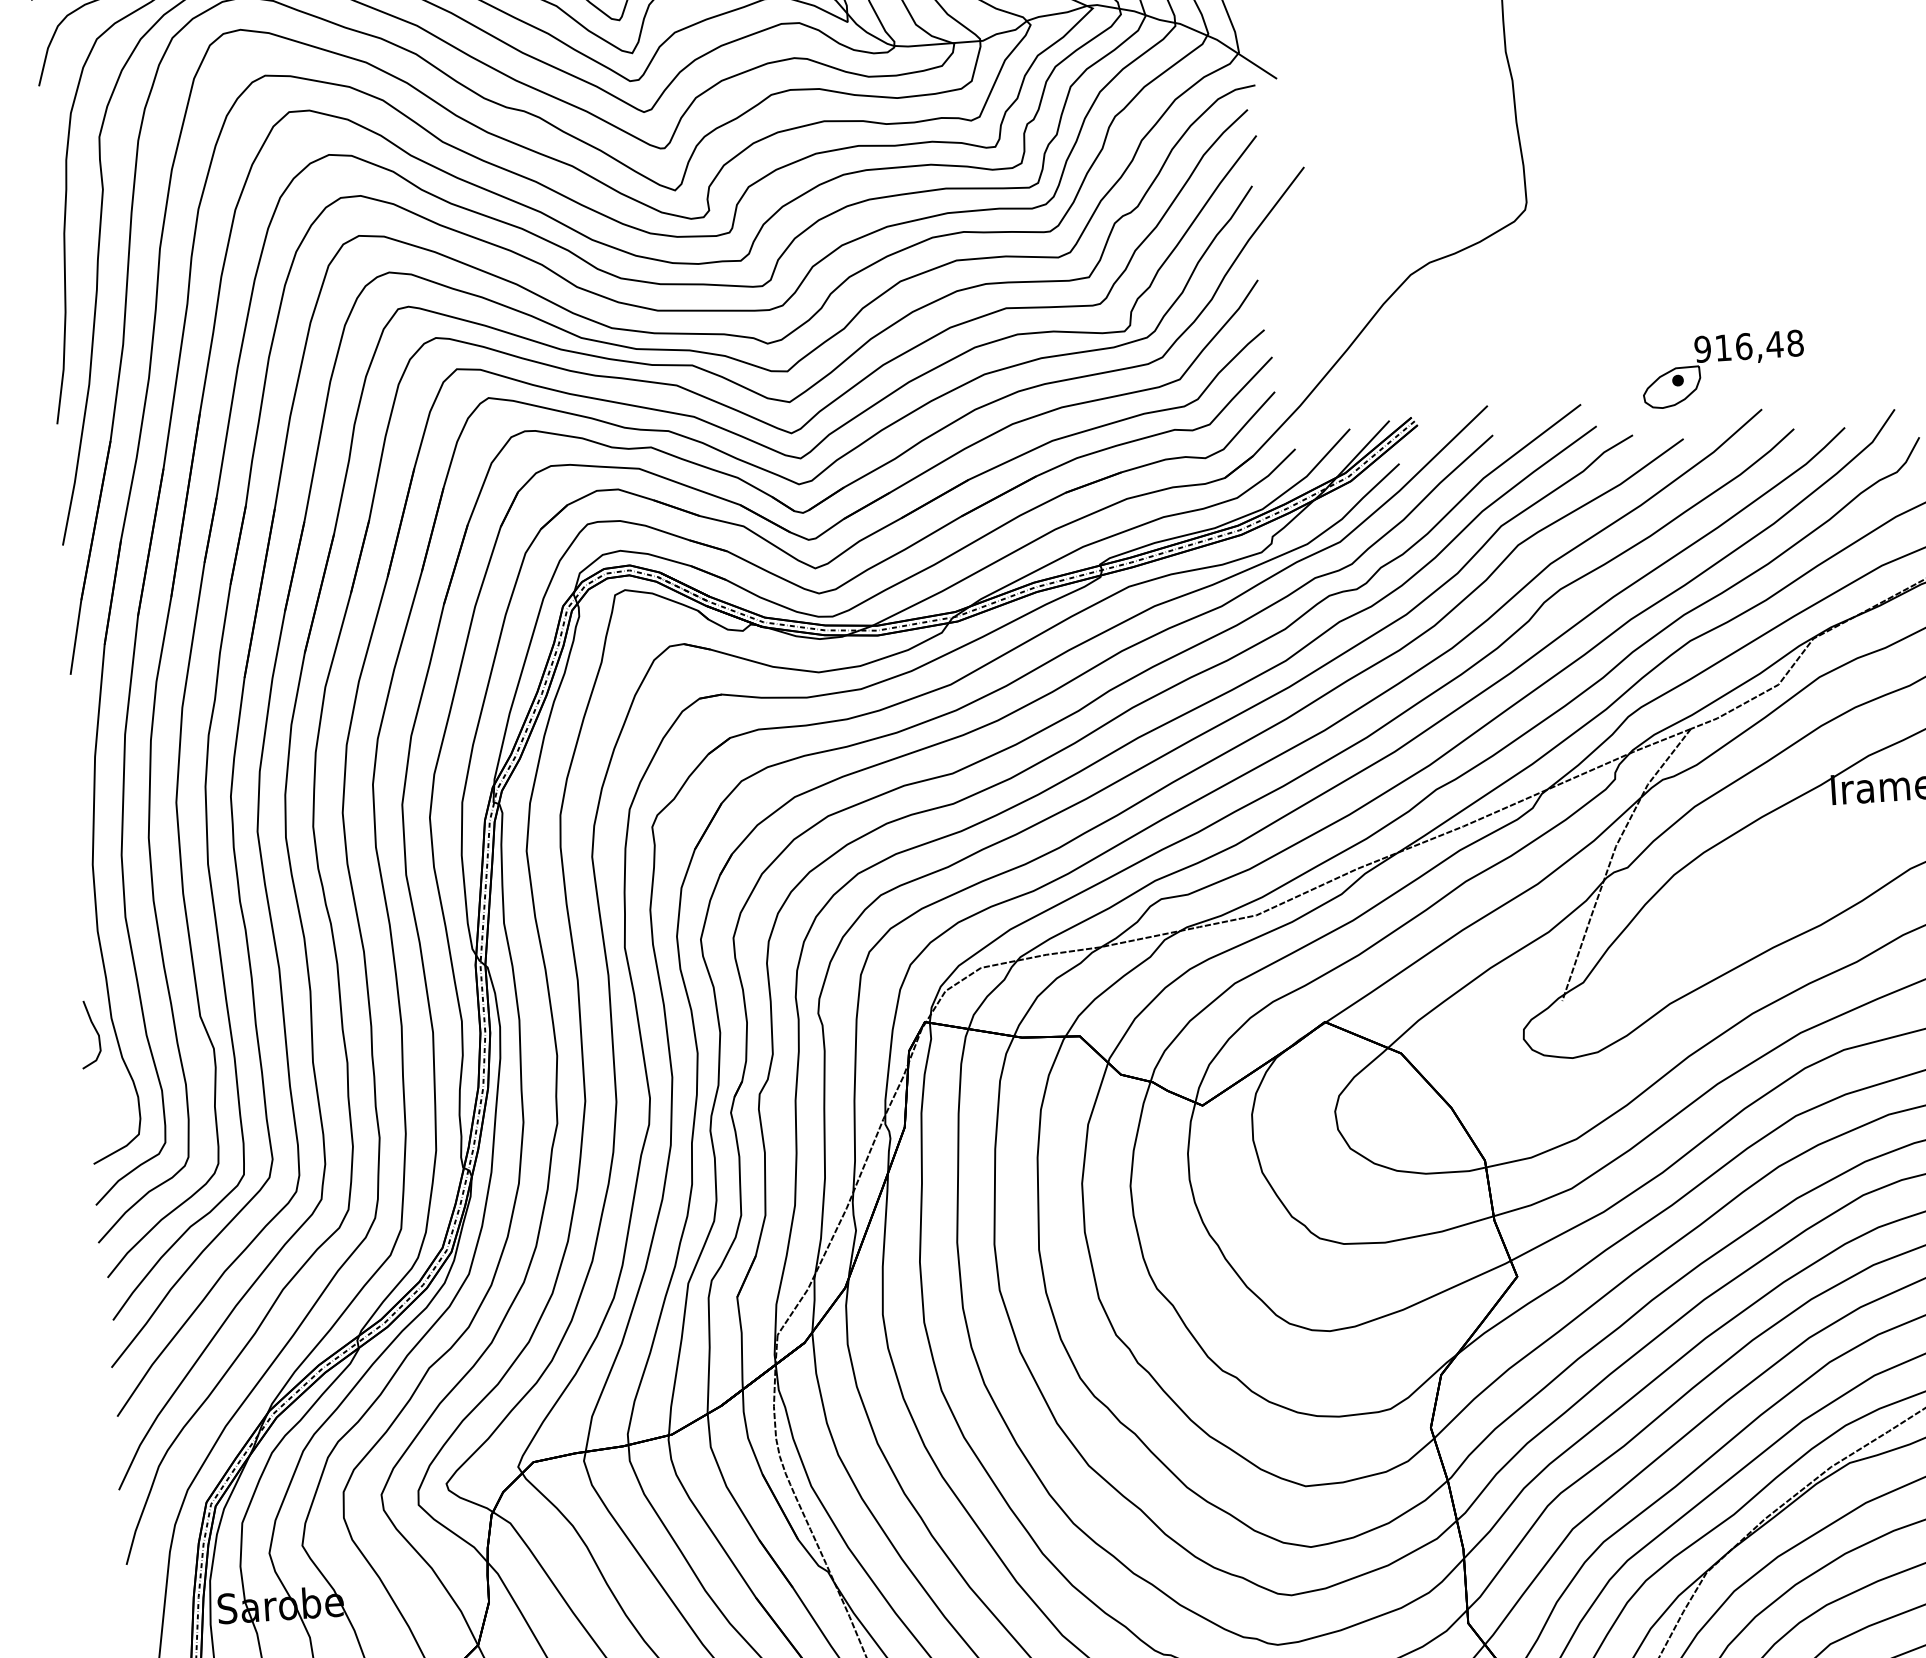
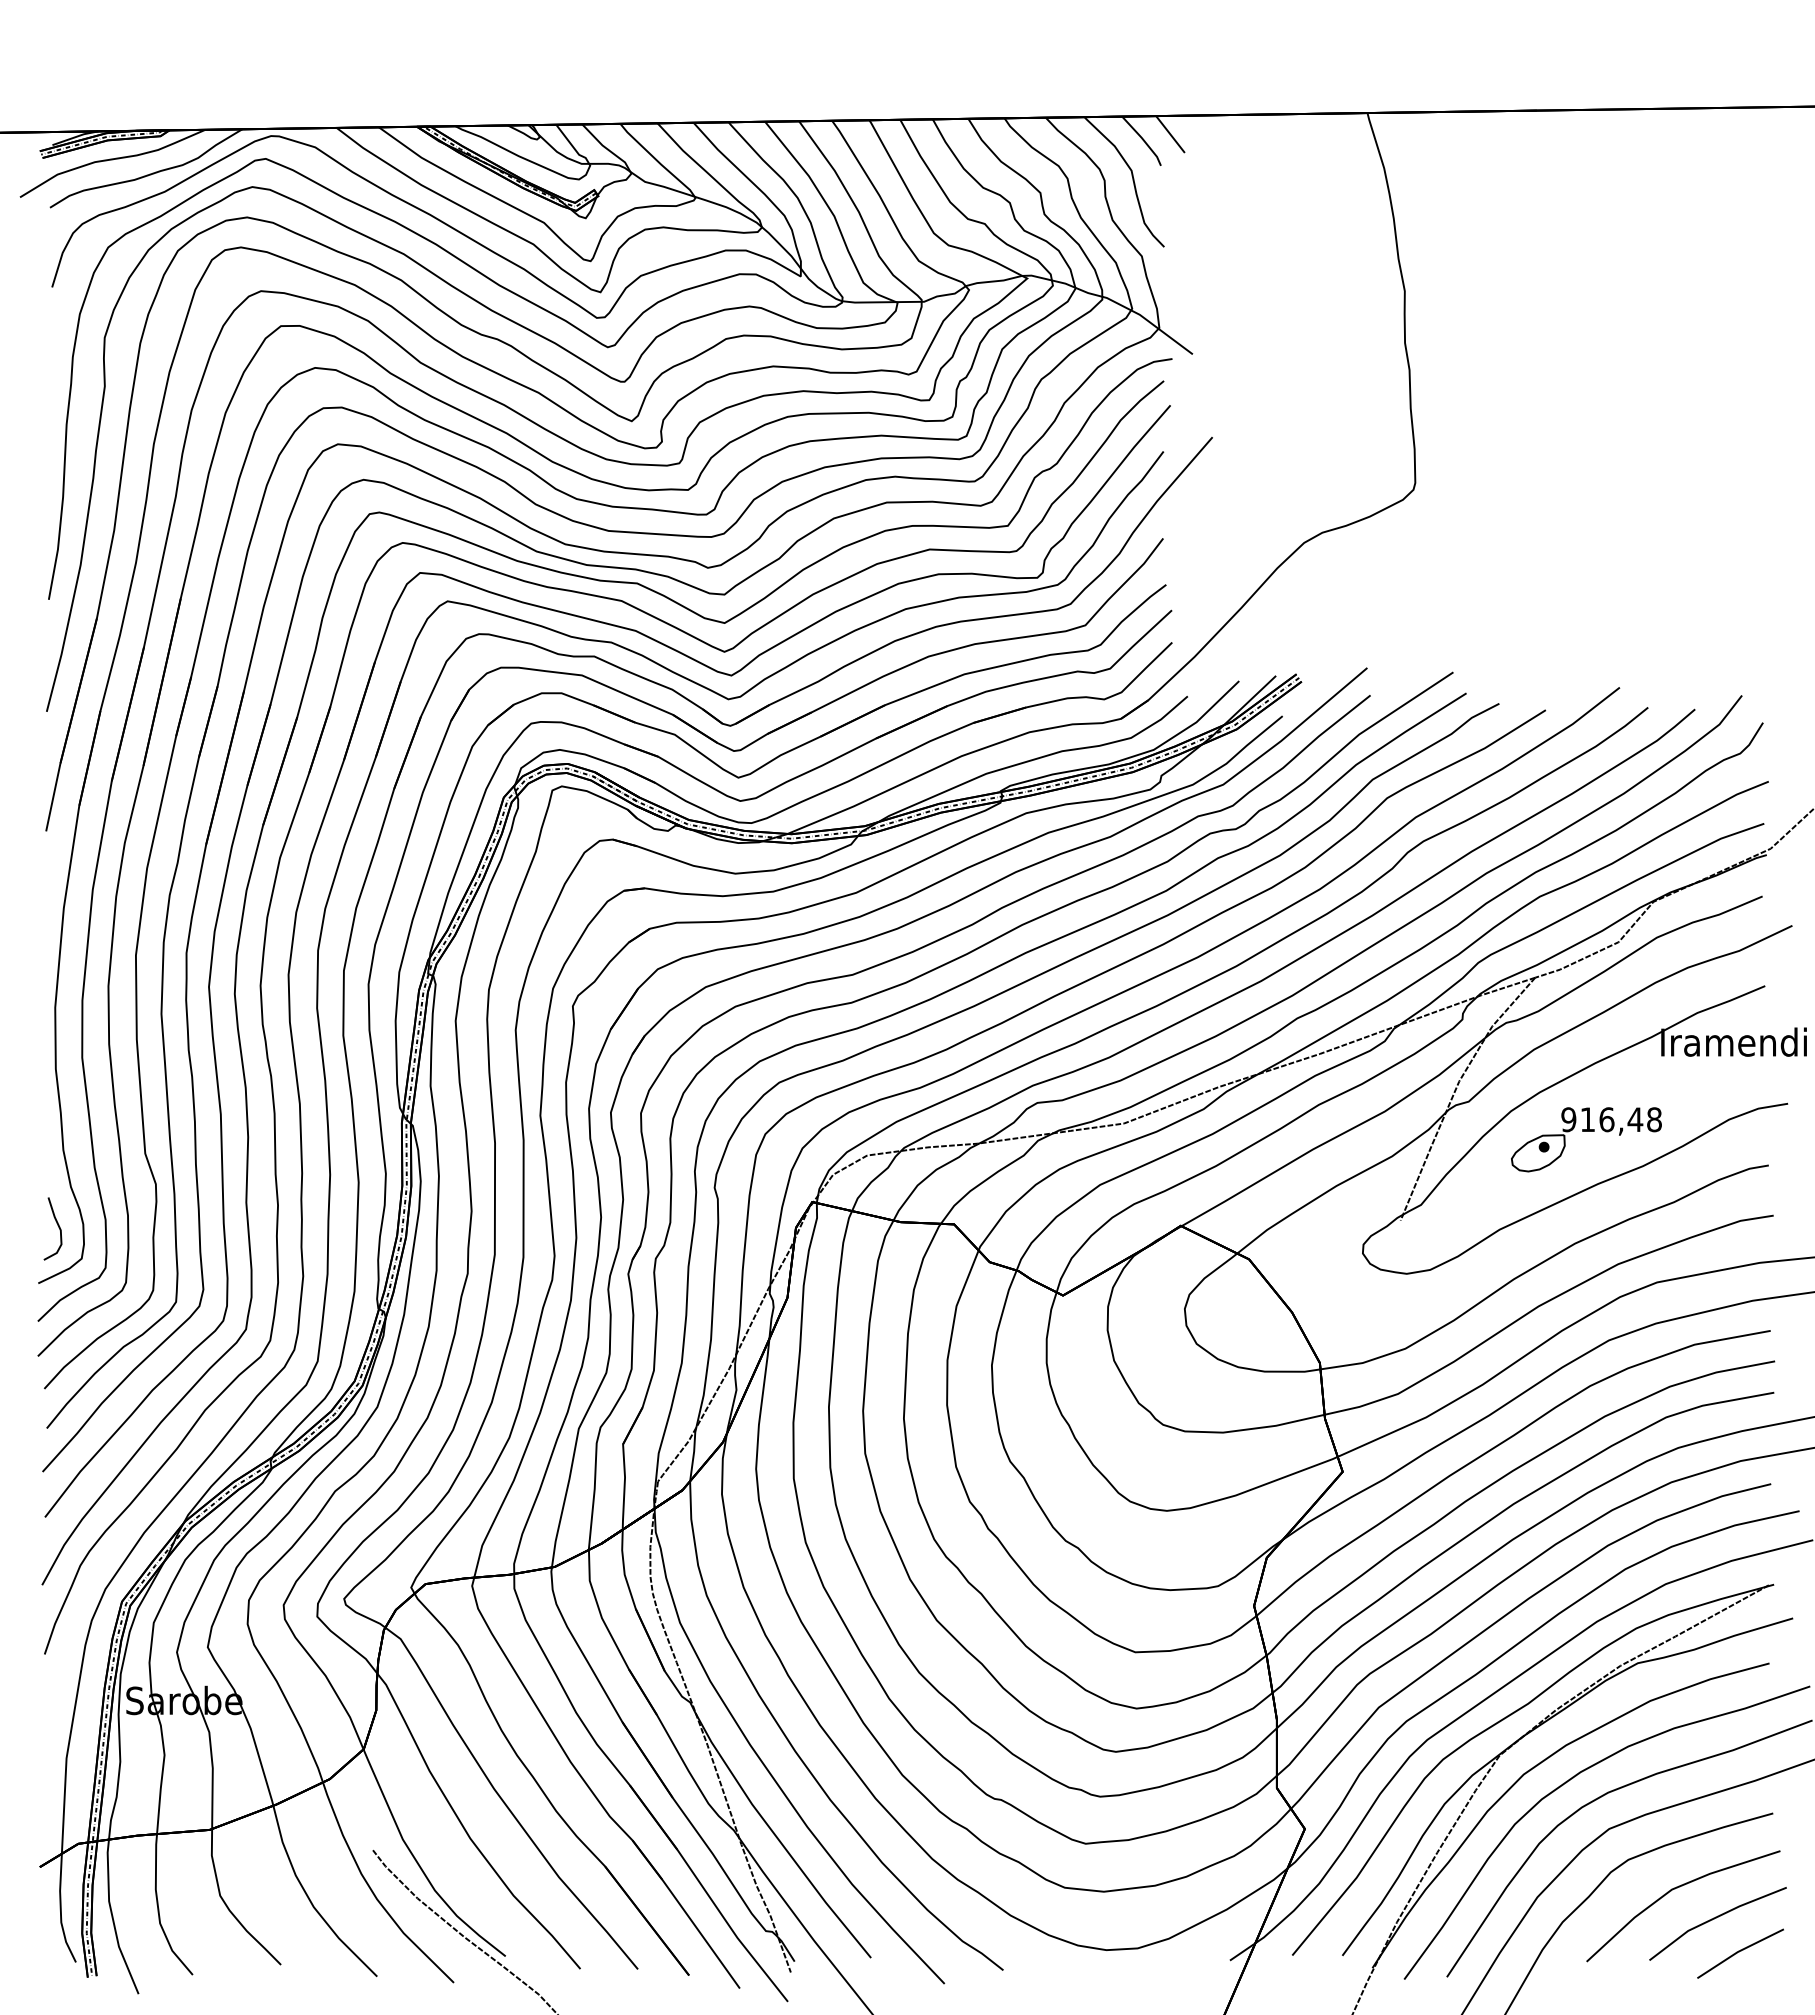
part: (1722, 360) -> (1586, 1131), moved
curve: (95, 1030) -> (57, 1225), moved

